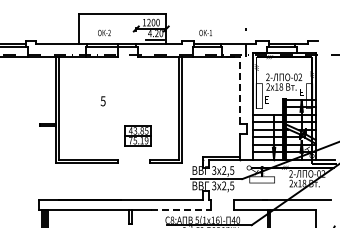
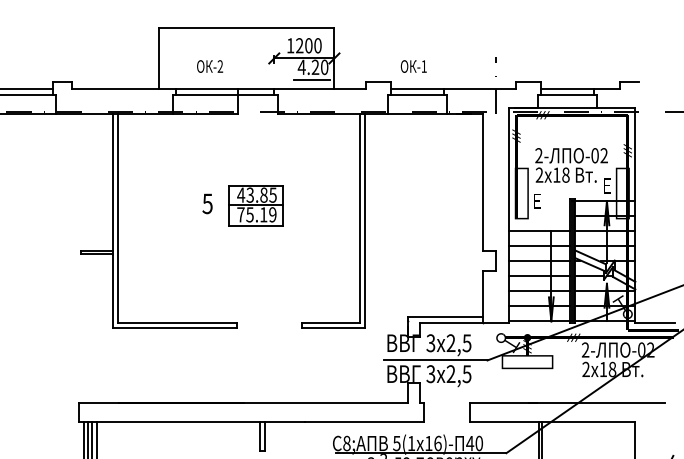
line: (240, 90) -> (483, 182), dashed -> solid
part: (137, 135) -> (254, 204), moved
line: (181, 209) -> (365, 421), dashed -> solid

